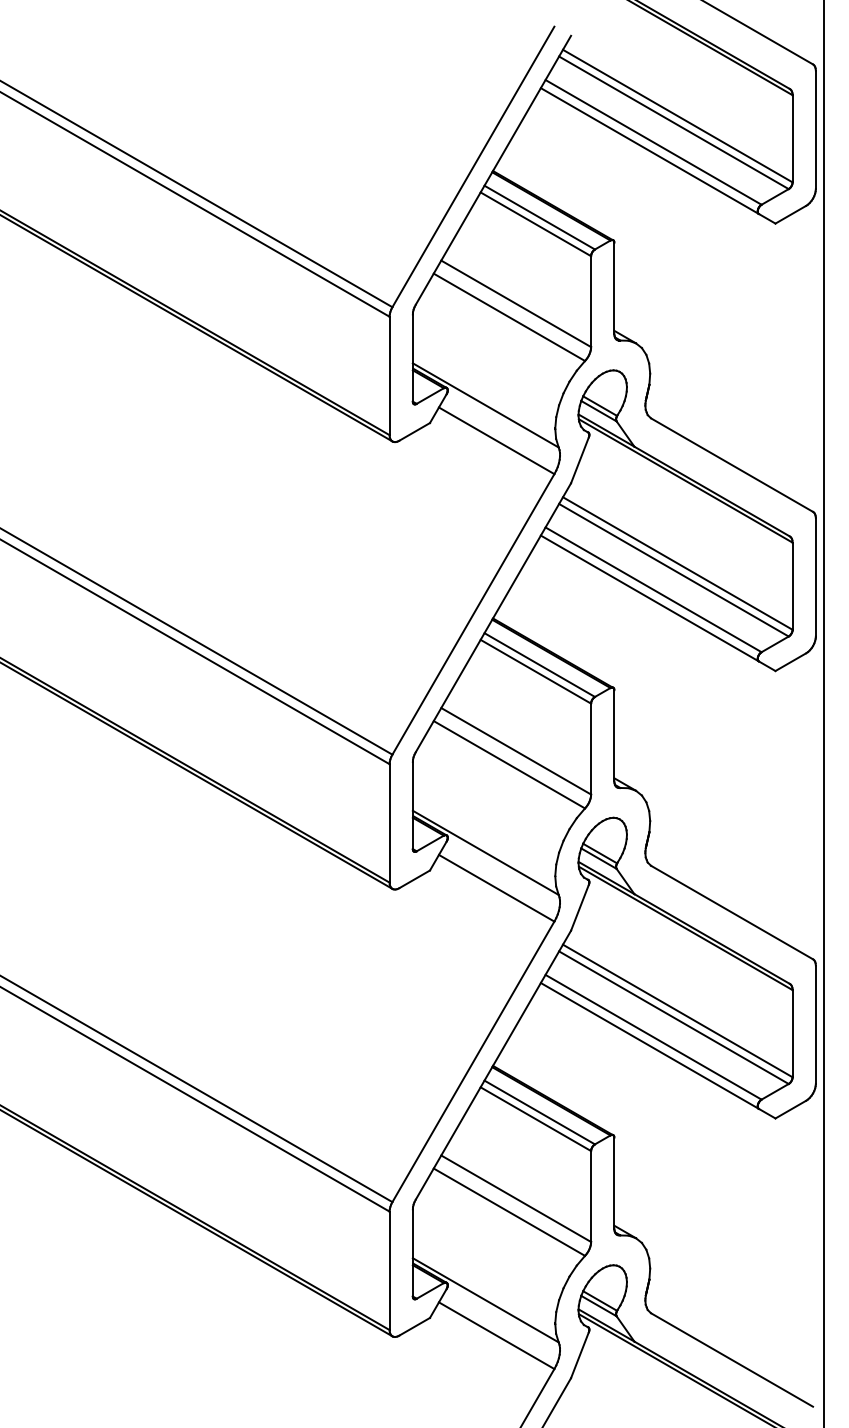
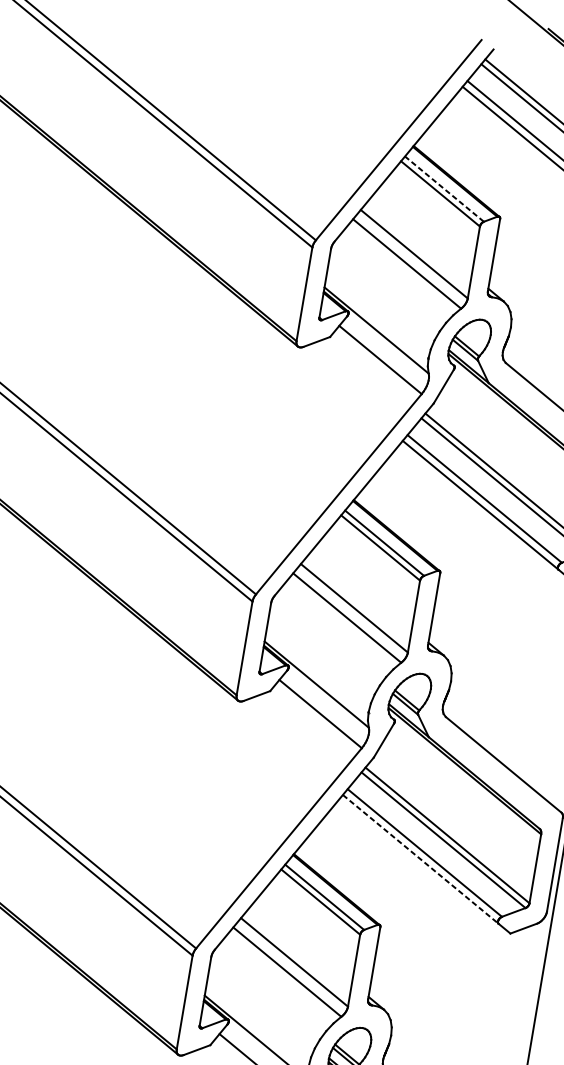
line: (539, 217) -> (444, 189), solid -> dashed
line: (649, 1045) -> (420, 858), solid -> dashed

